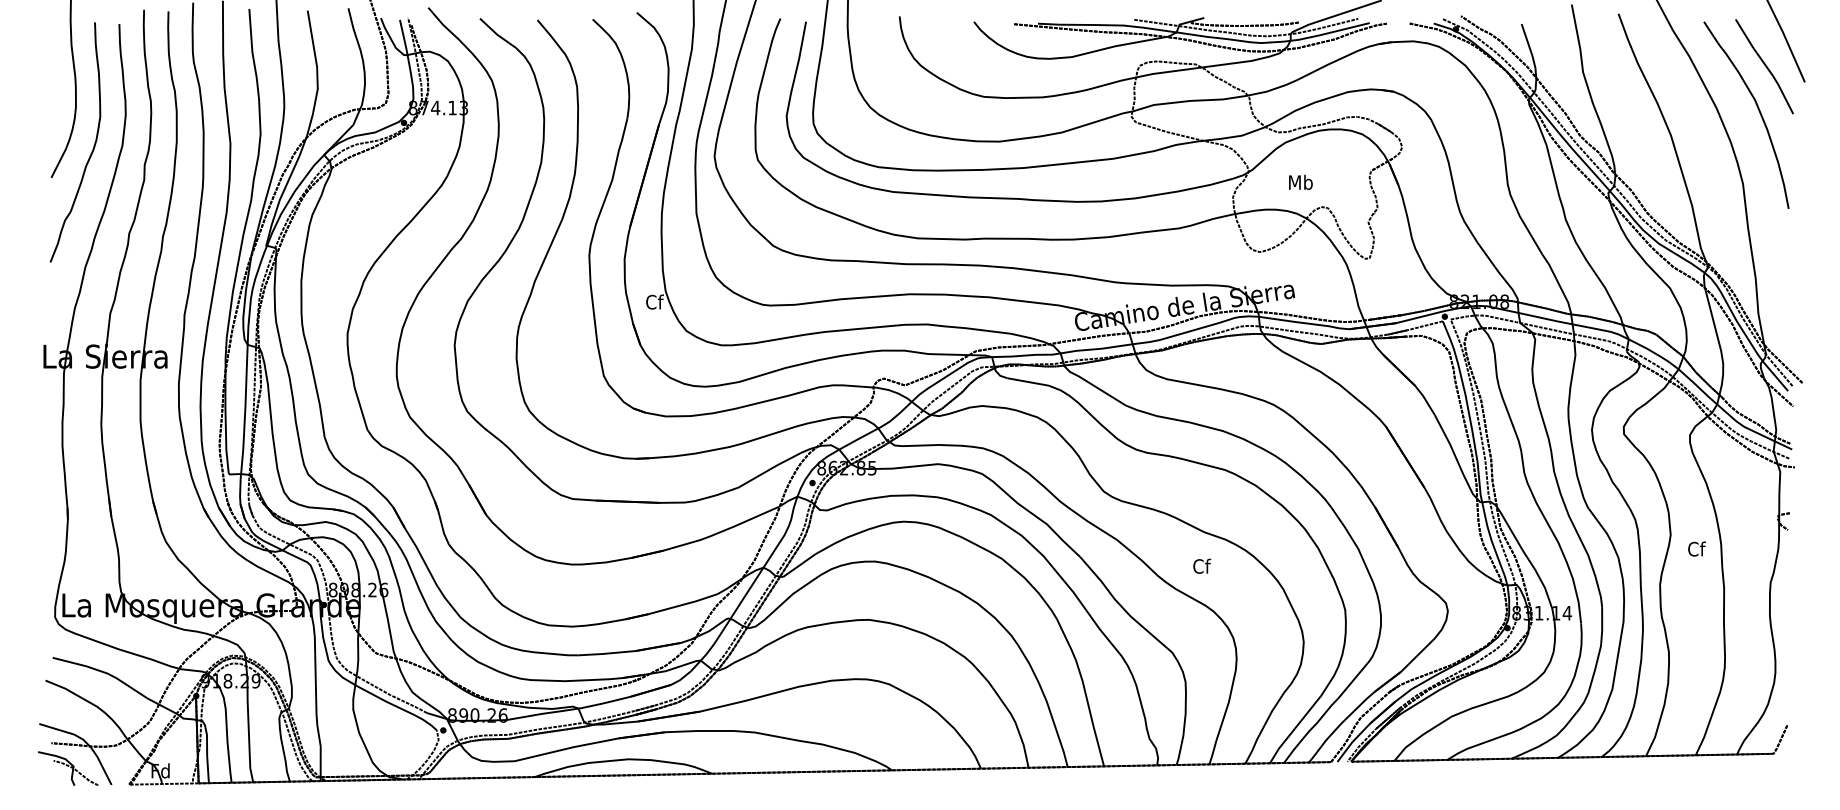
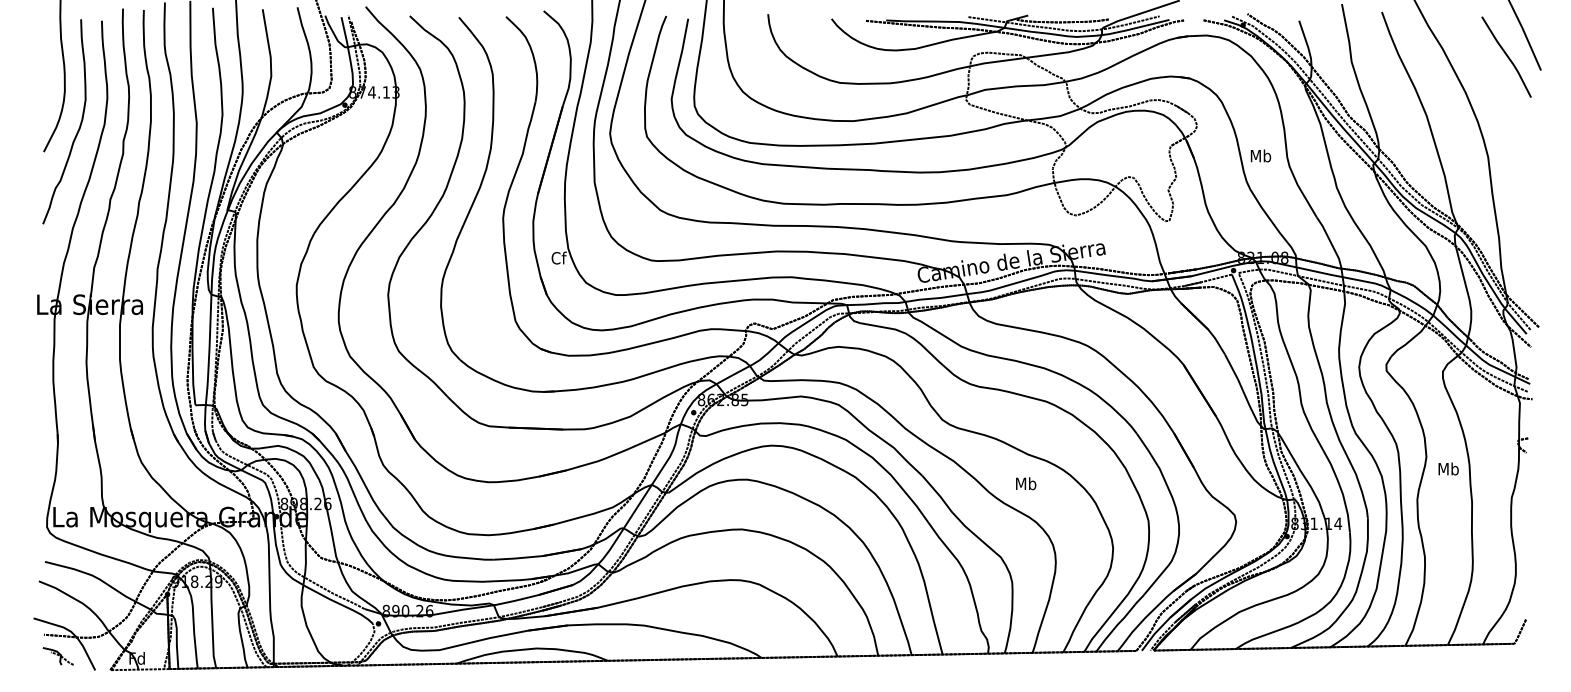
curve: (1758, 111) -> (1501, 95), removed
text: (1300, 181) -> (1260, 155), moved
text: (1696, 548) -> (1448, 468), Cf -> Mb
text: (1201, 565) -> (1025, 483), Cf -> Mb
part: (68, 768) -> (58, 656), size x0.6

